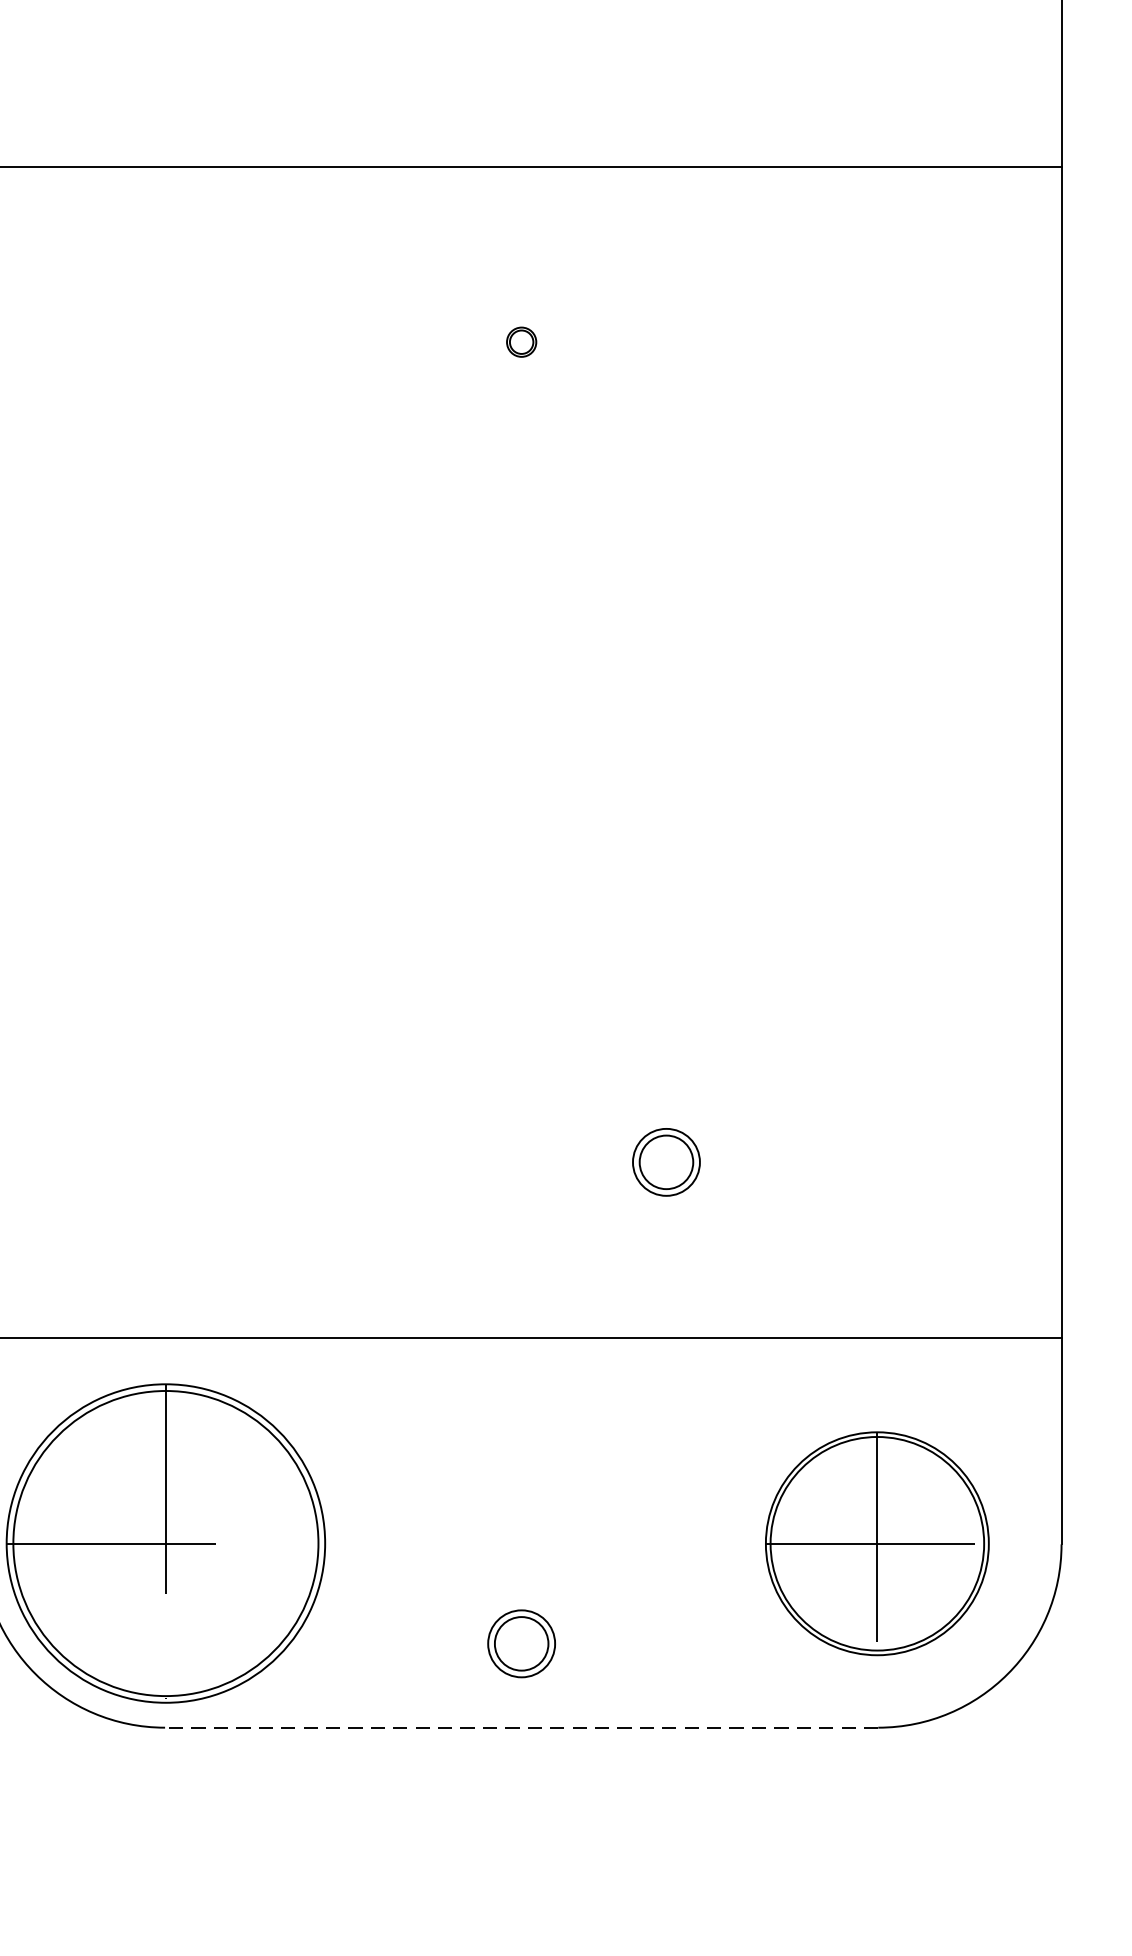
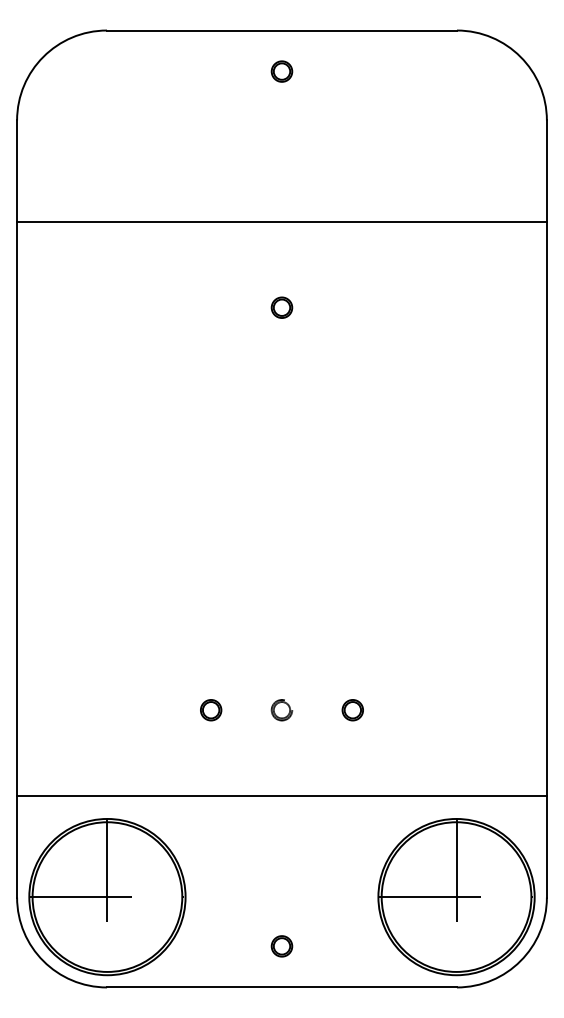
part: (520, 341) -> (281, 307), size x1.43
part: (377, 1163) -> (211, 710), added
part: (520, 1163) -> (281, 710), added
part: (665, 1163) -> (352, 710), size x0.62
part: (877, 1544) -> (456, 897), size x1.43
part: (520, 1644) -> (281, 946), size x0.62
line: (522, 1727) -> (282, 987), dashed -> solid

